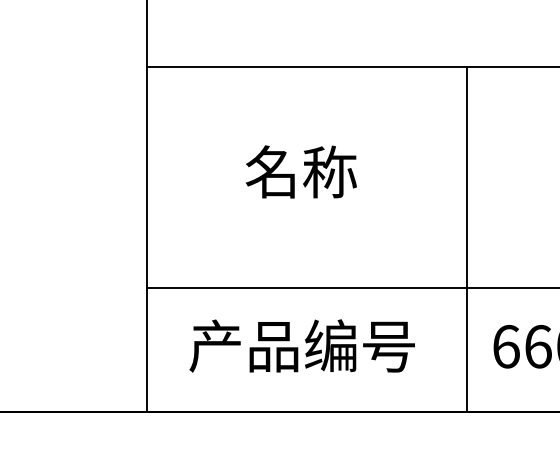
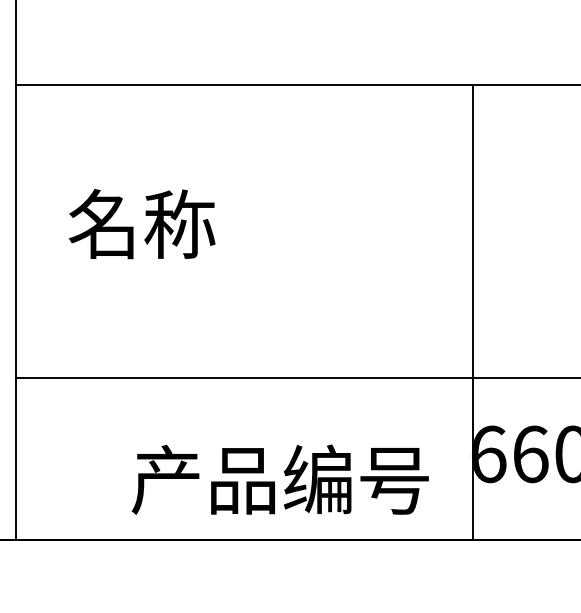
text: (300, 171) -> (141, 223), moved
line: (466, 238) -> (472, 311), moved
text: (301, 345) -> (279, 479), moved

